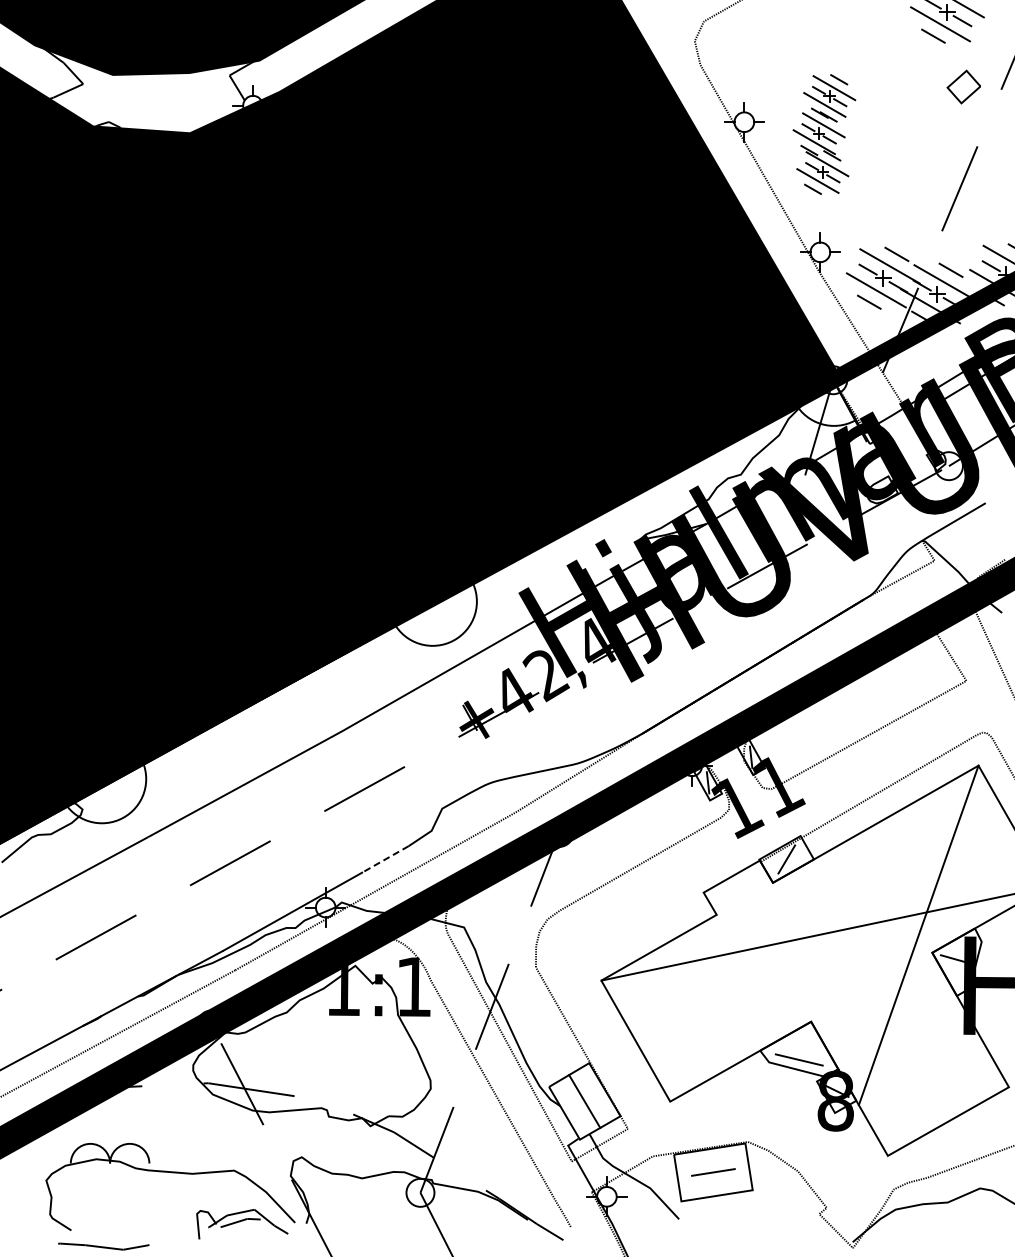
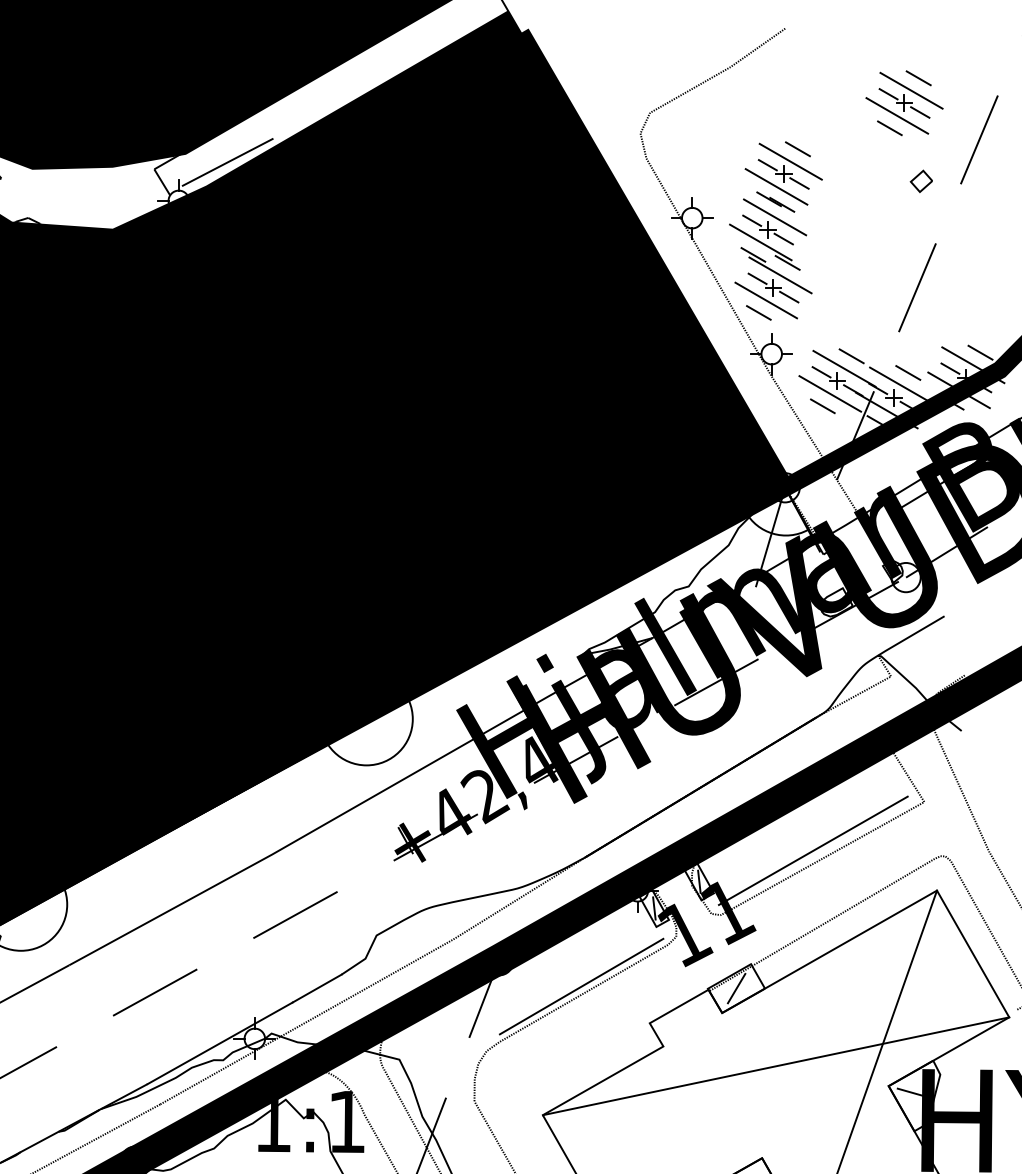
line: (299, 68) -> (227, 162), added
part: (963, 86) -> (921, 180), size x0.62
part: (824, 134) -> (776, 231), size x1.43
line: (859, 727) -> (812, 850), added
line: (638, 857) -> (581, 986), added
line: (385, 859) -> (317, 988), dashed -> solid

